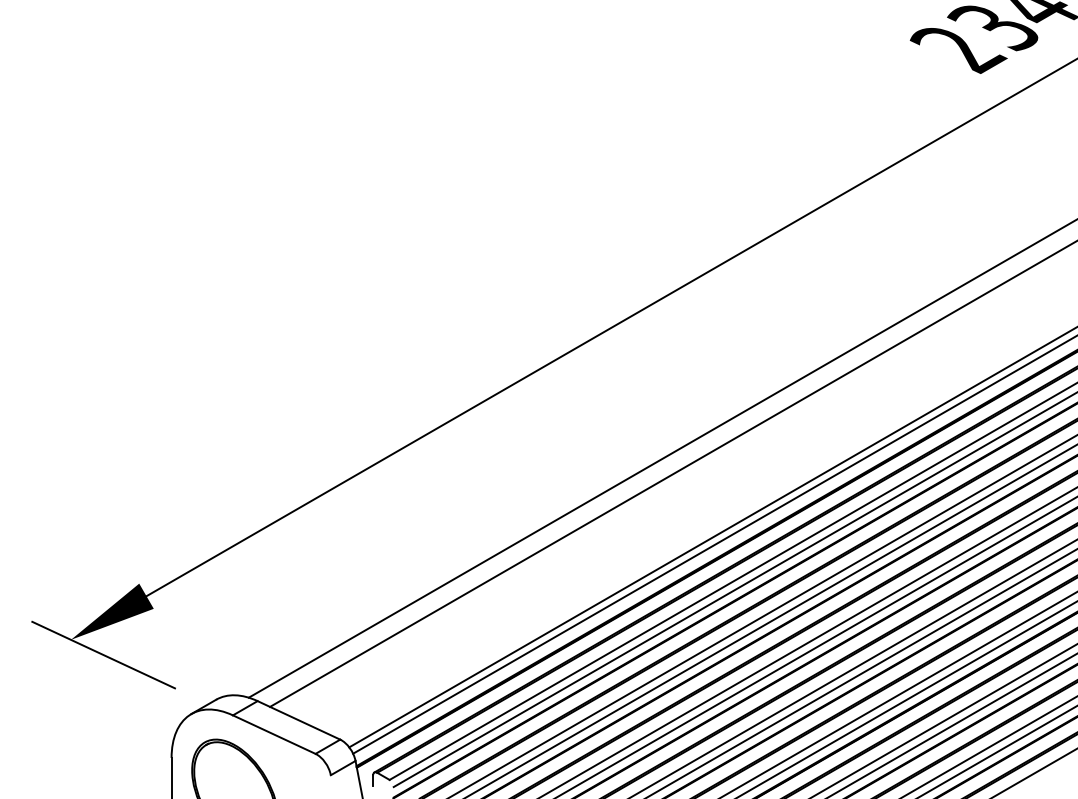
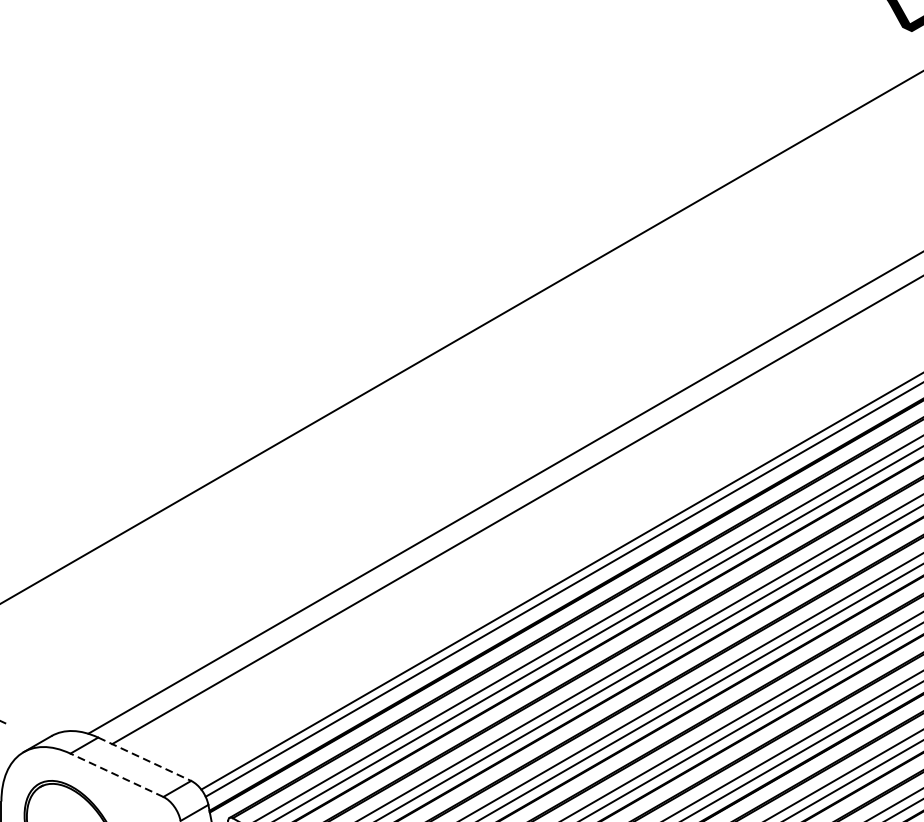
line: (298, 720) -> (144, 759), solid -> dashed
line: (274, 734) -> (117, 775), solid -> dashed

